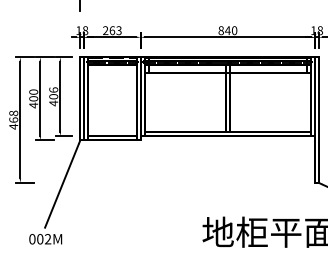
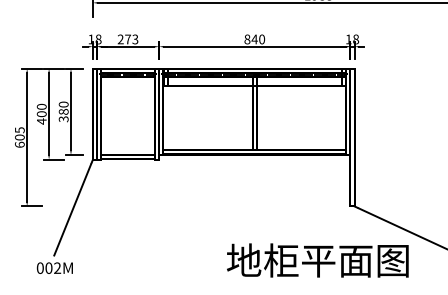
text: (112, 30) -> (128, 39), 263 -> 273
text: (53, 96) -> (63, 111), 406 -> 380
text: (13, 120) -> (19, 137), 468 -> 605

